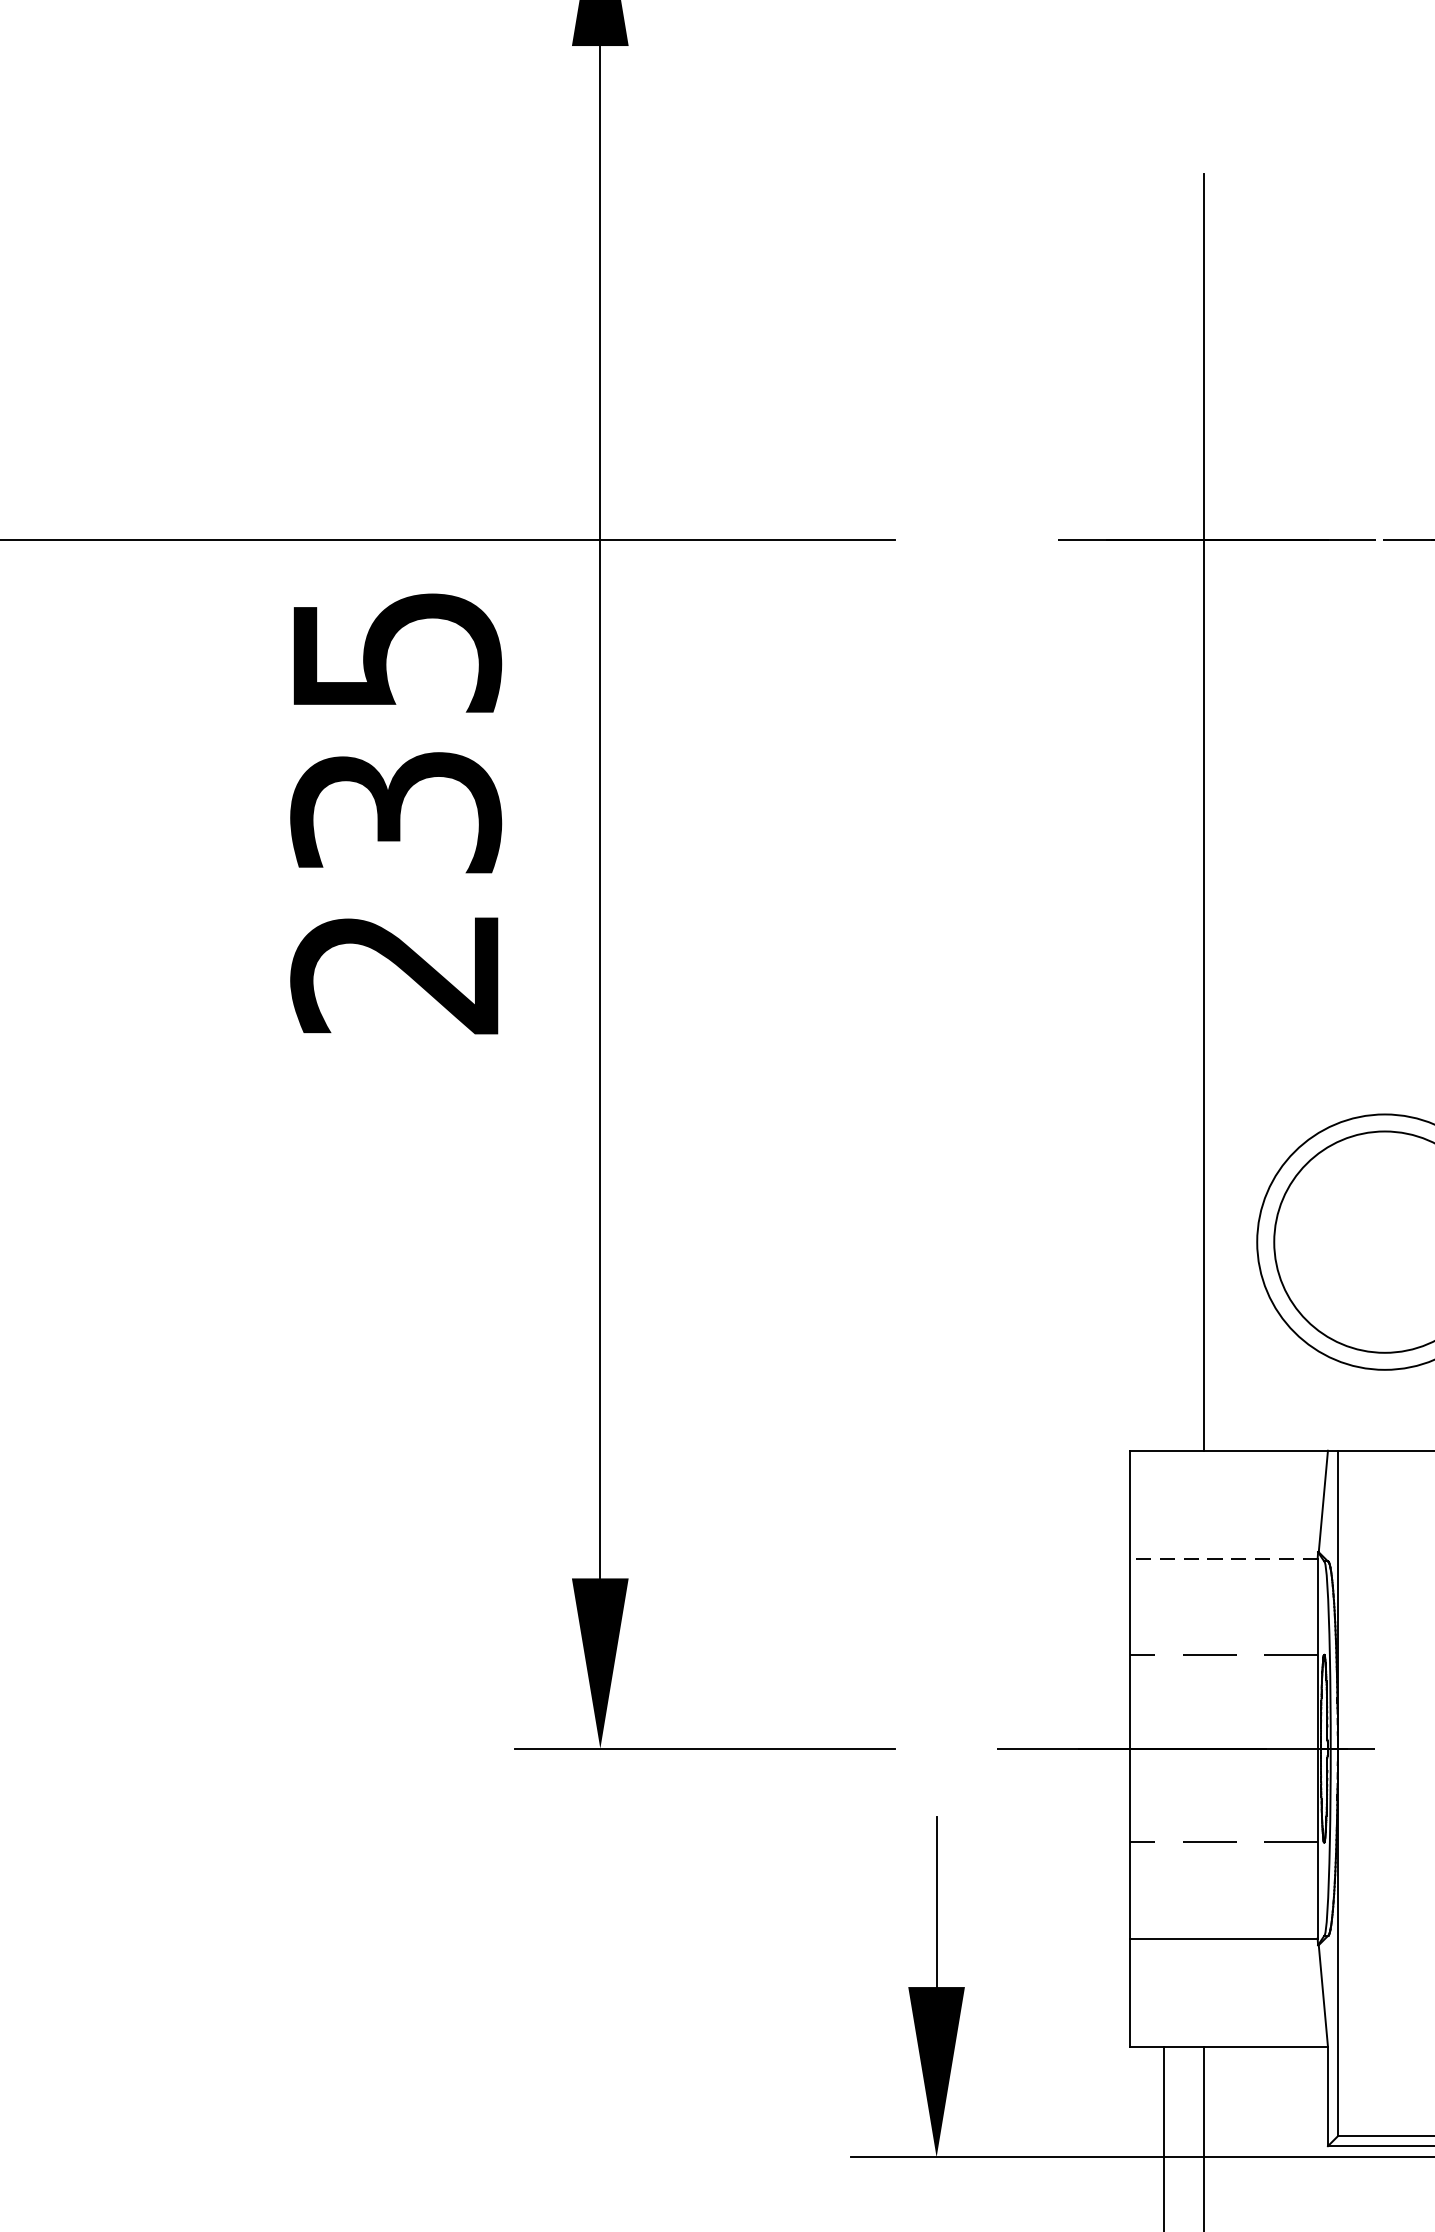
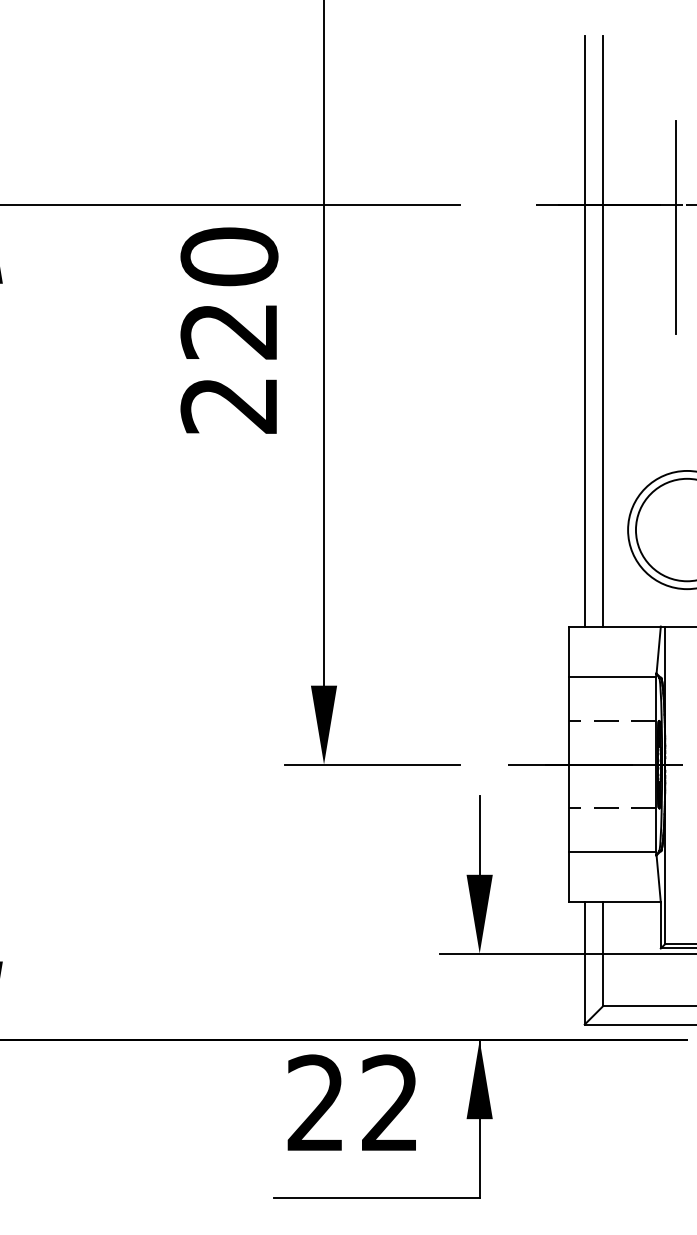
line: (1361, 588) -> (676, 227), added
text: (396, 731) -> (229, 293), 235 -> 220
line: (1163, 811) -> (584, 330), added
line: (1223, 1558) -> (612, 676), dashed -> solid

